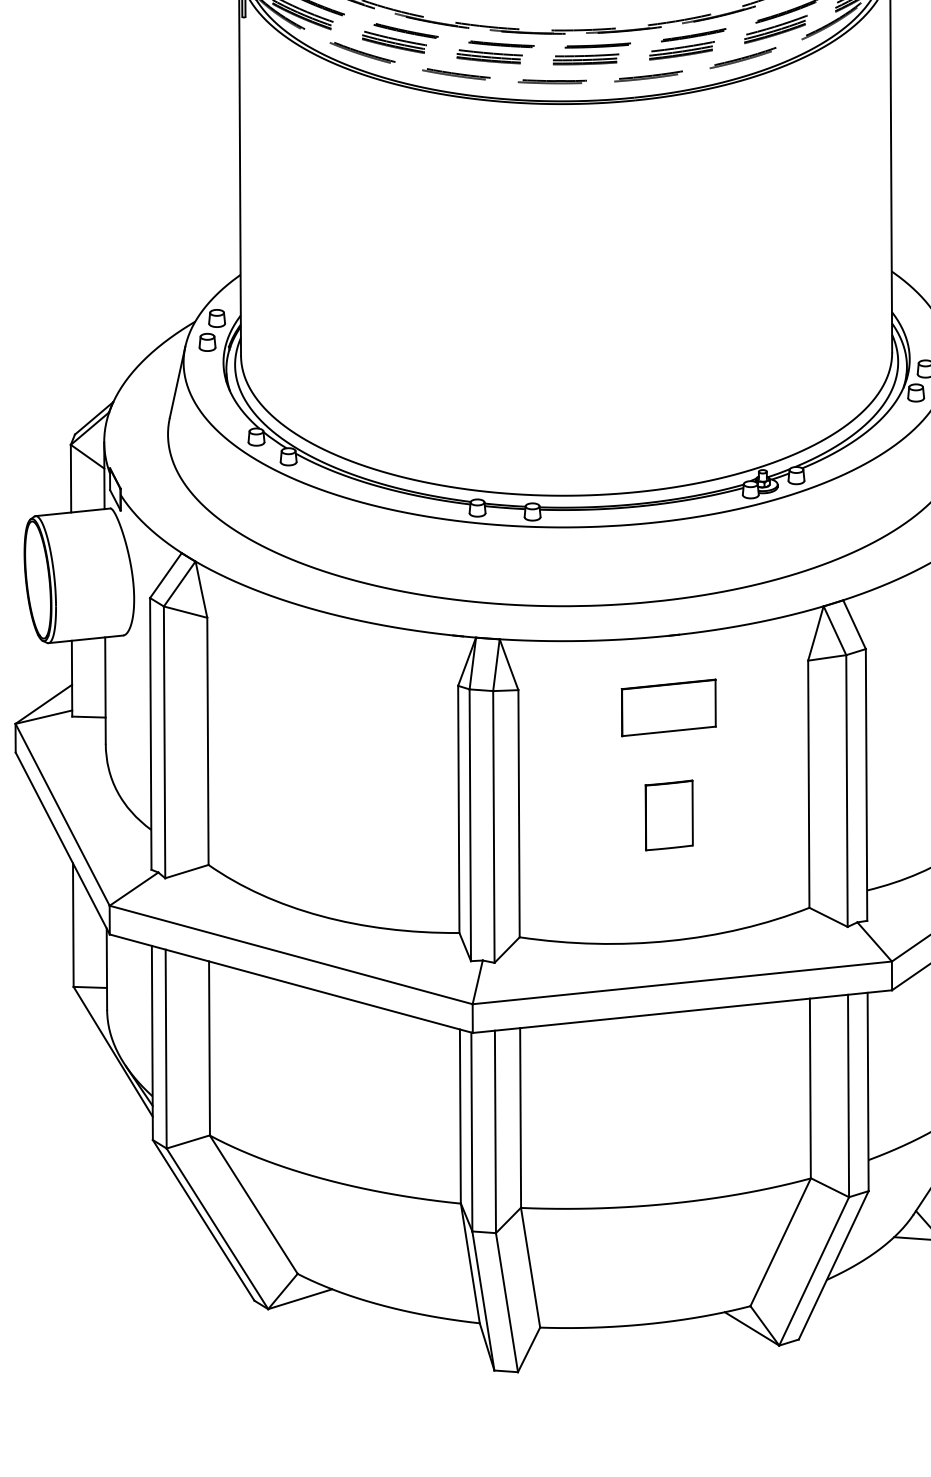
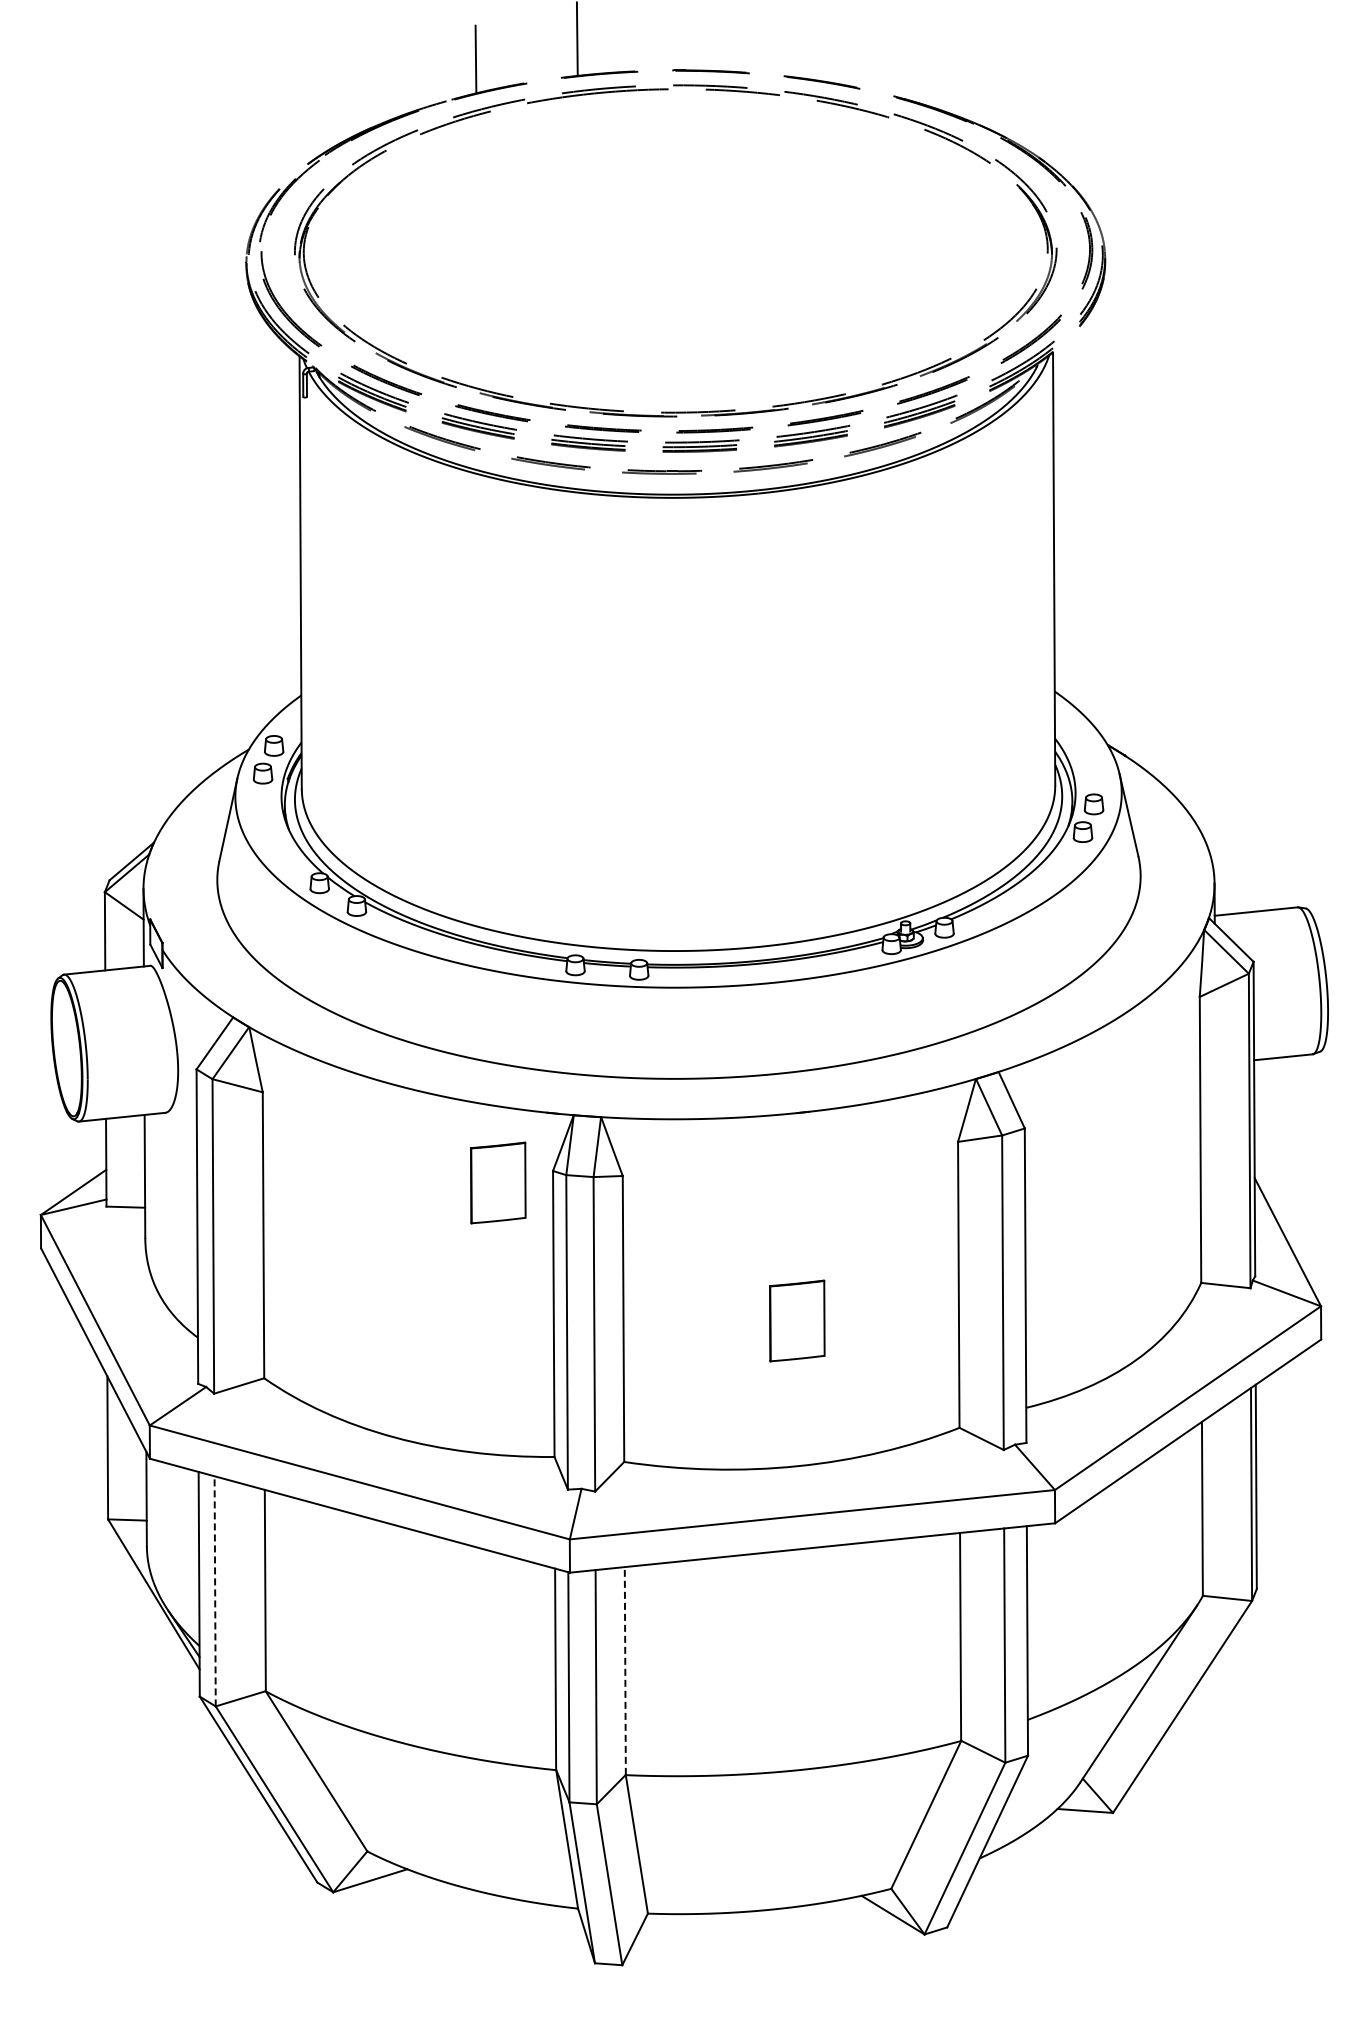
part: (411, 695) -> (498, 1182), added
part: (668, 707) -> (796, 1196), removed
line: (166, 1048) -> (215, 1590), solid -> dashed
line: (520, 1117) -> (625, 1670), solid -> dashed

